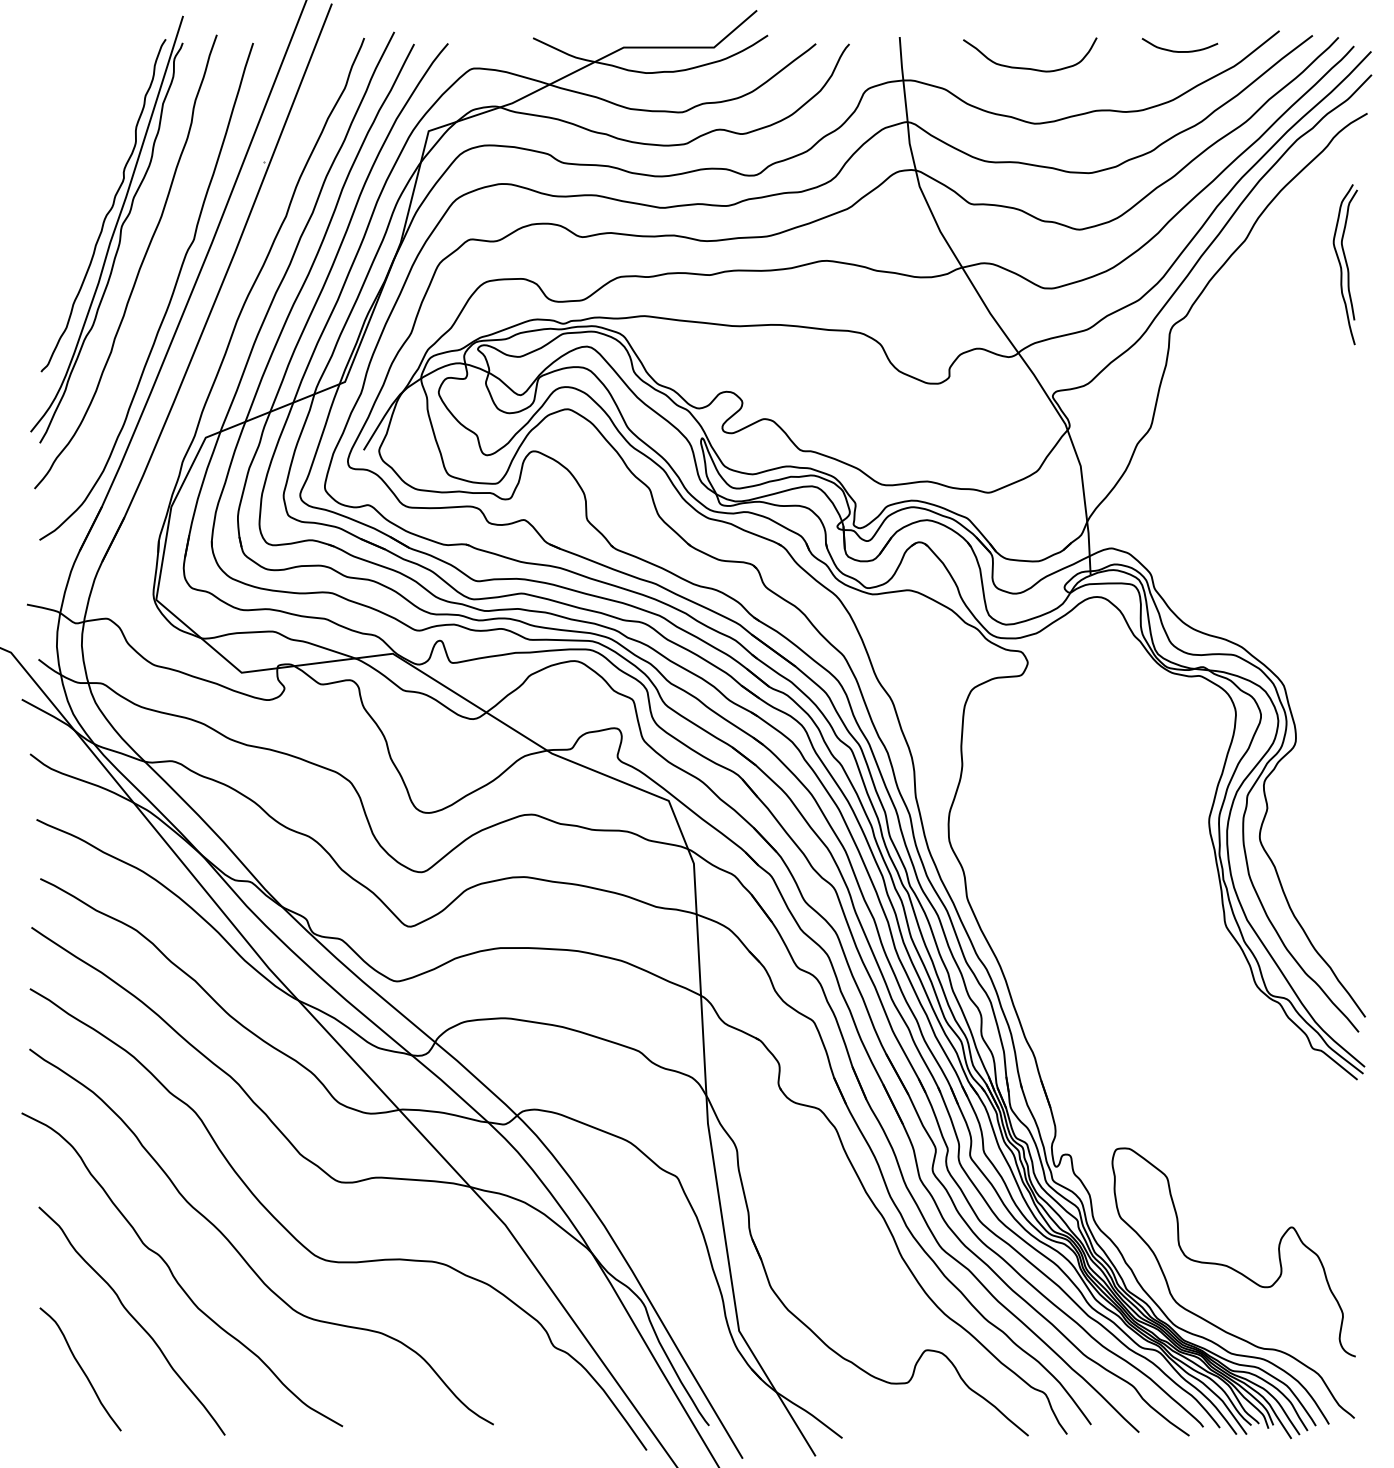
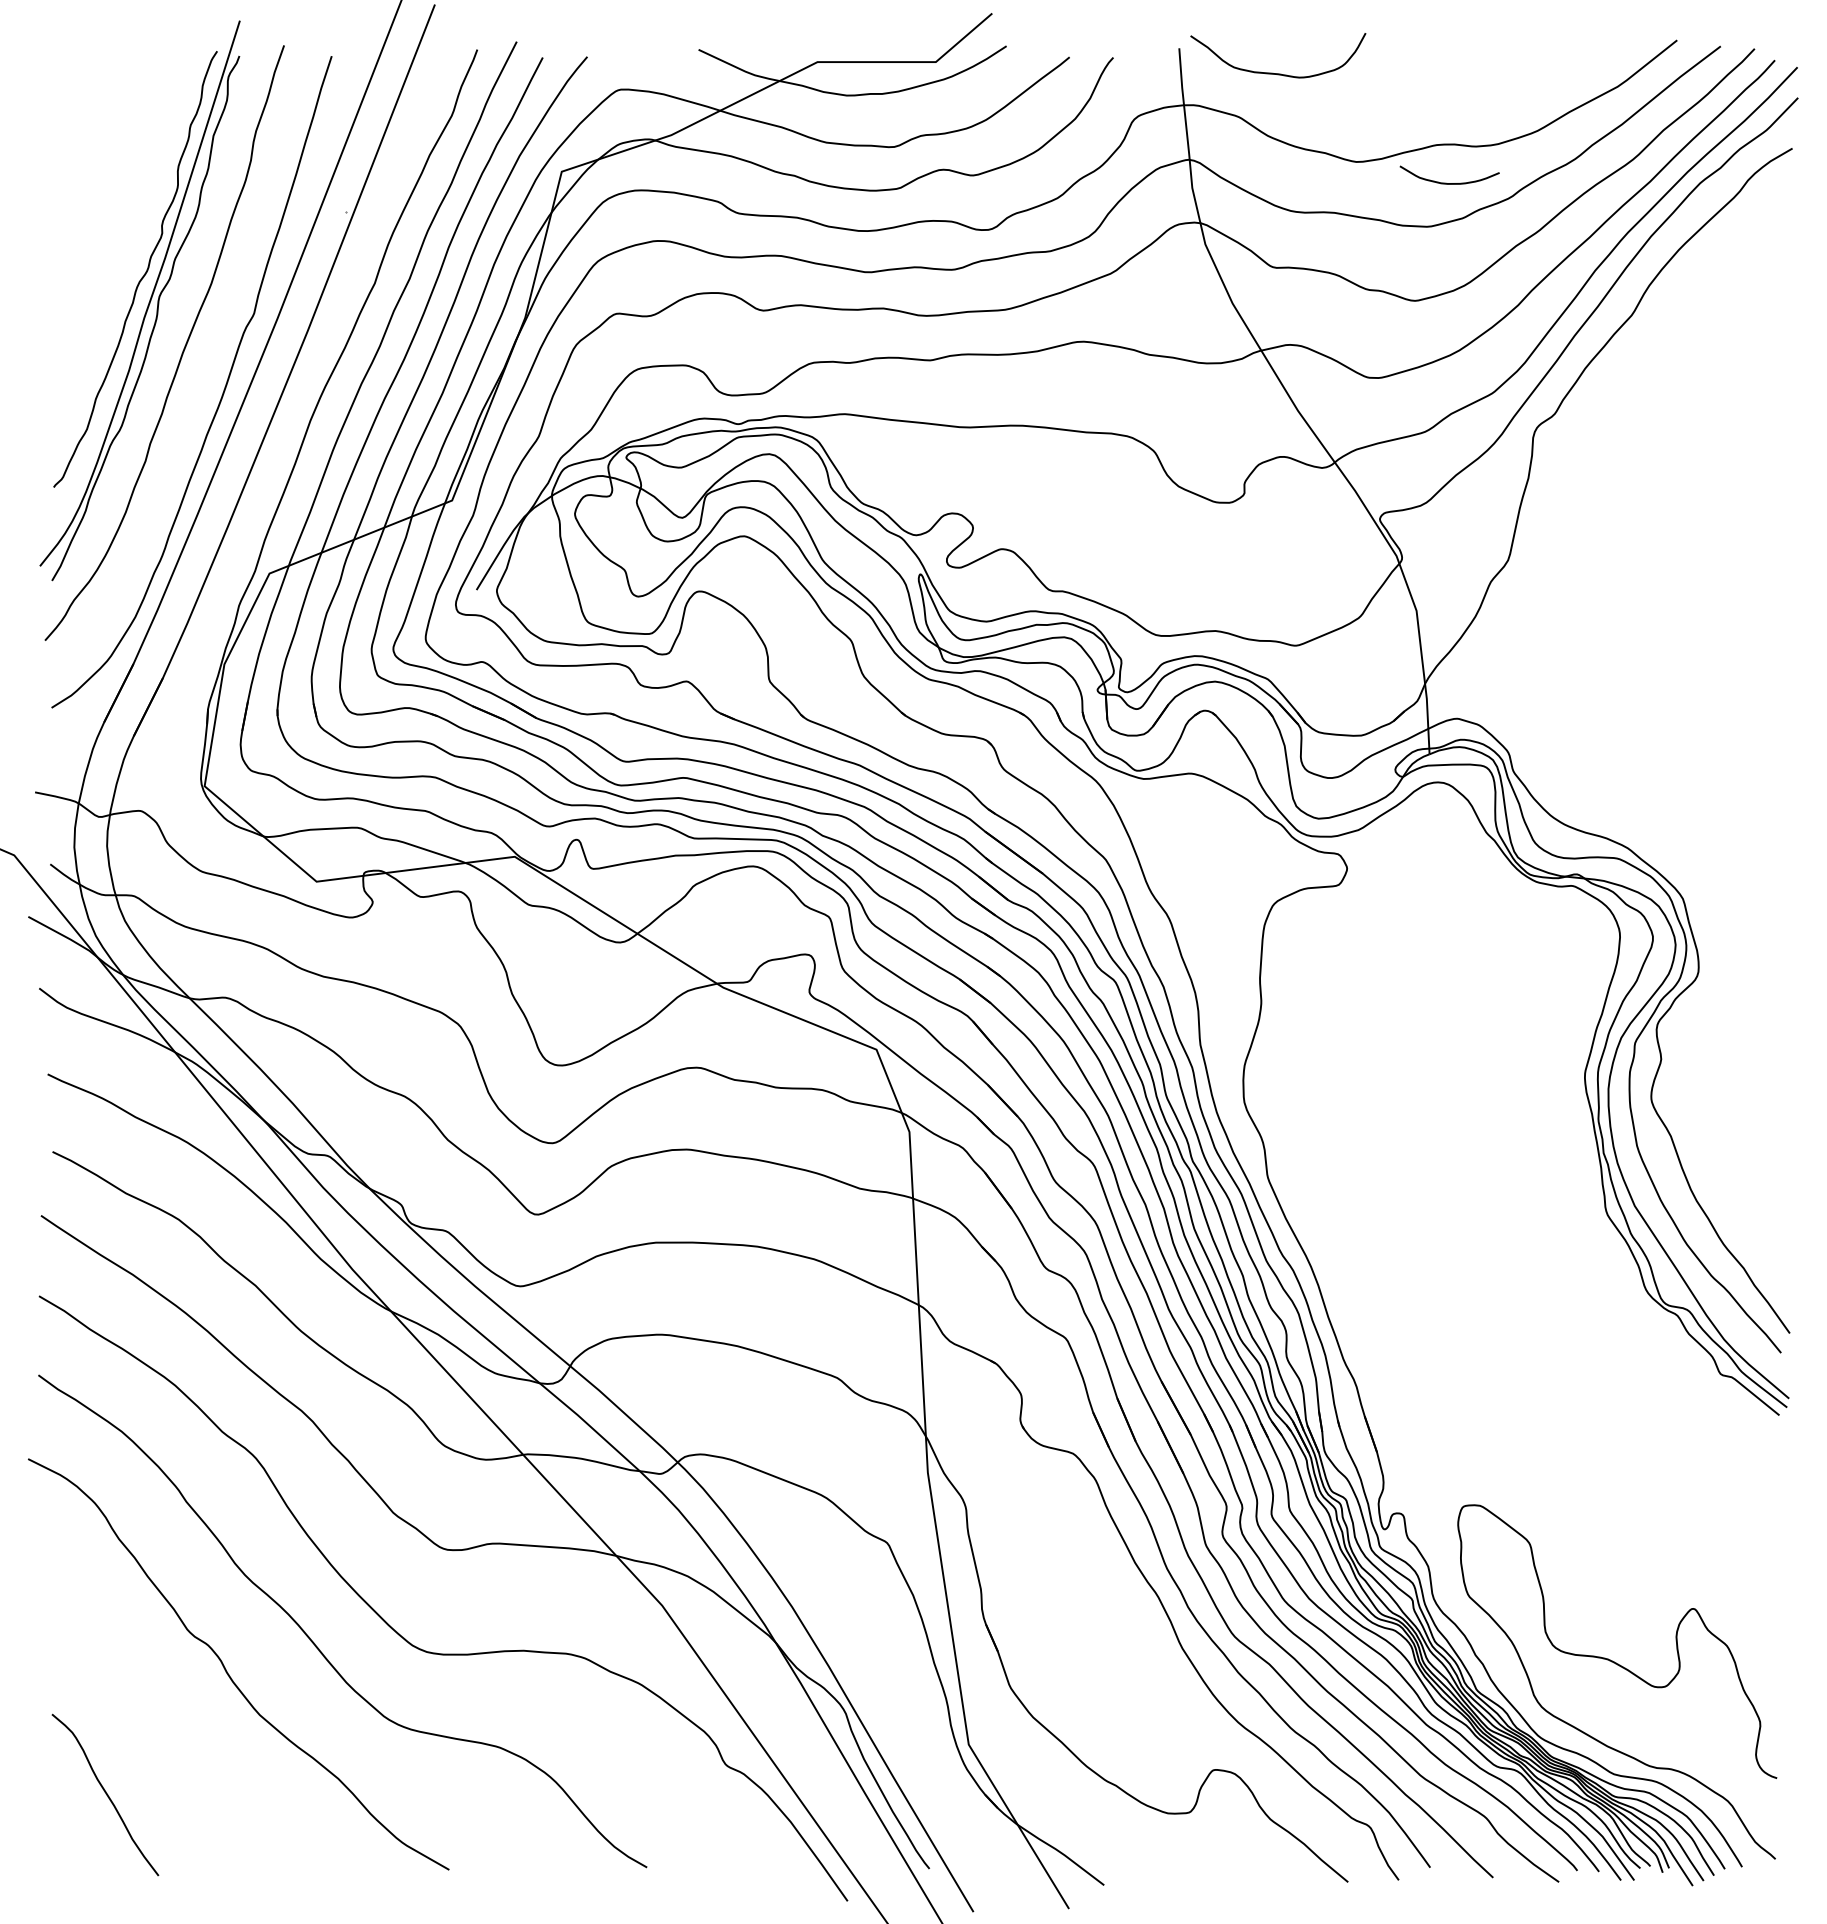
curve: (1177, 50) -> (1446, 182), moved
curve: (1030, 68) -> (1278, 73), moved
part: (1345, 264) -> (1763, 346), removed
curve: (133, 1318) -> (174, 1728), removed

